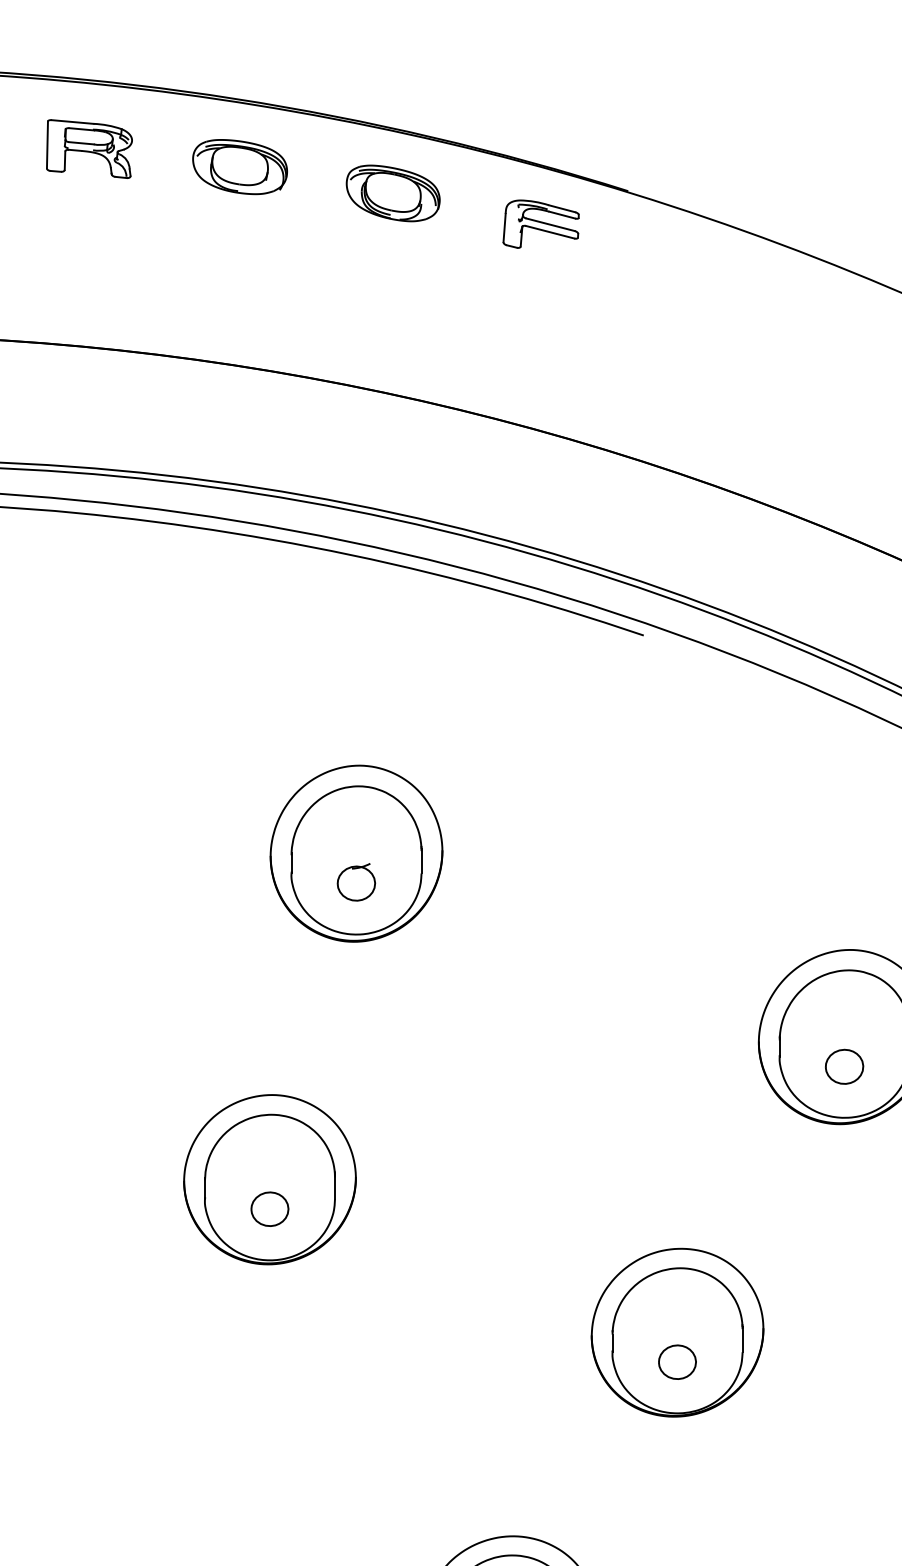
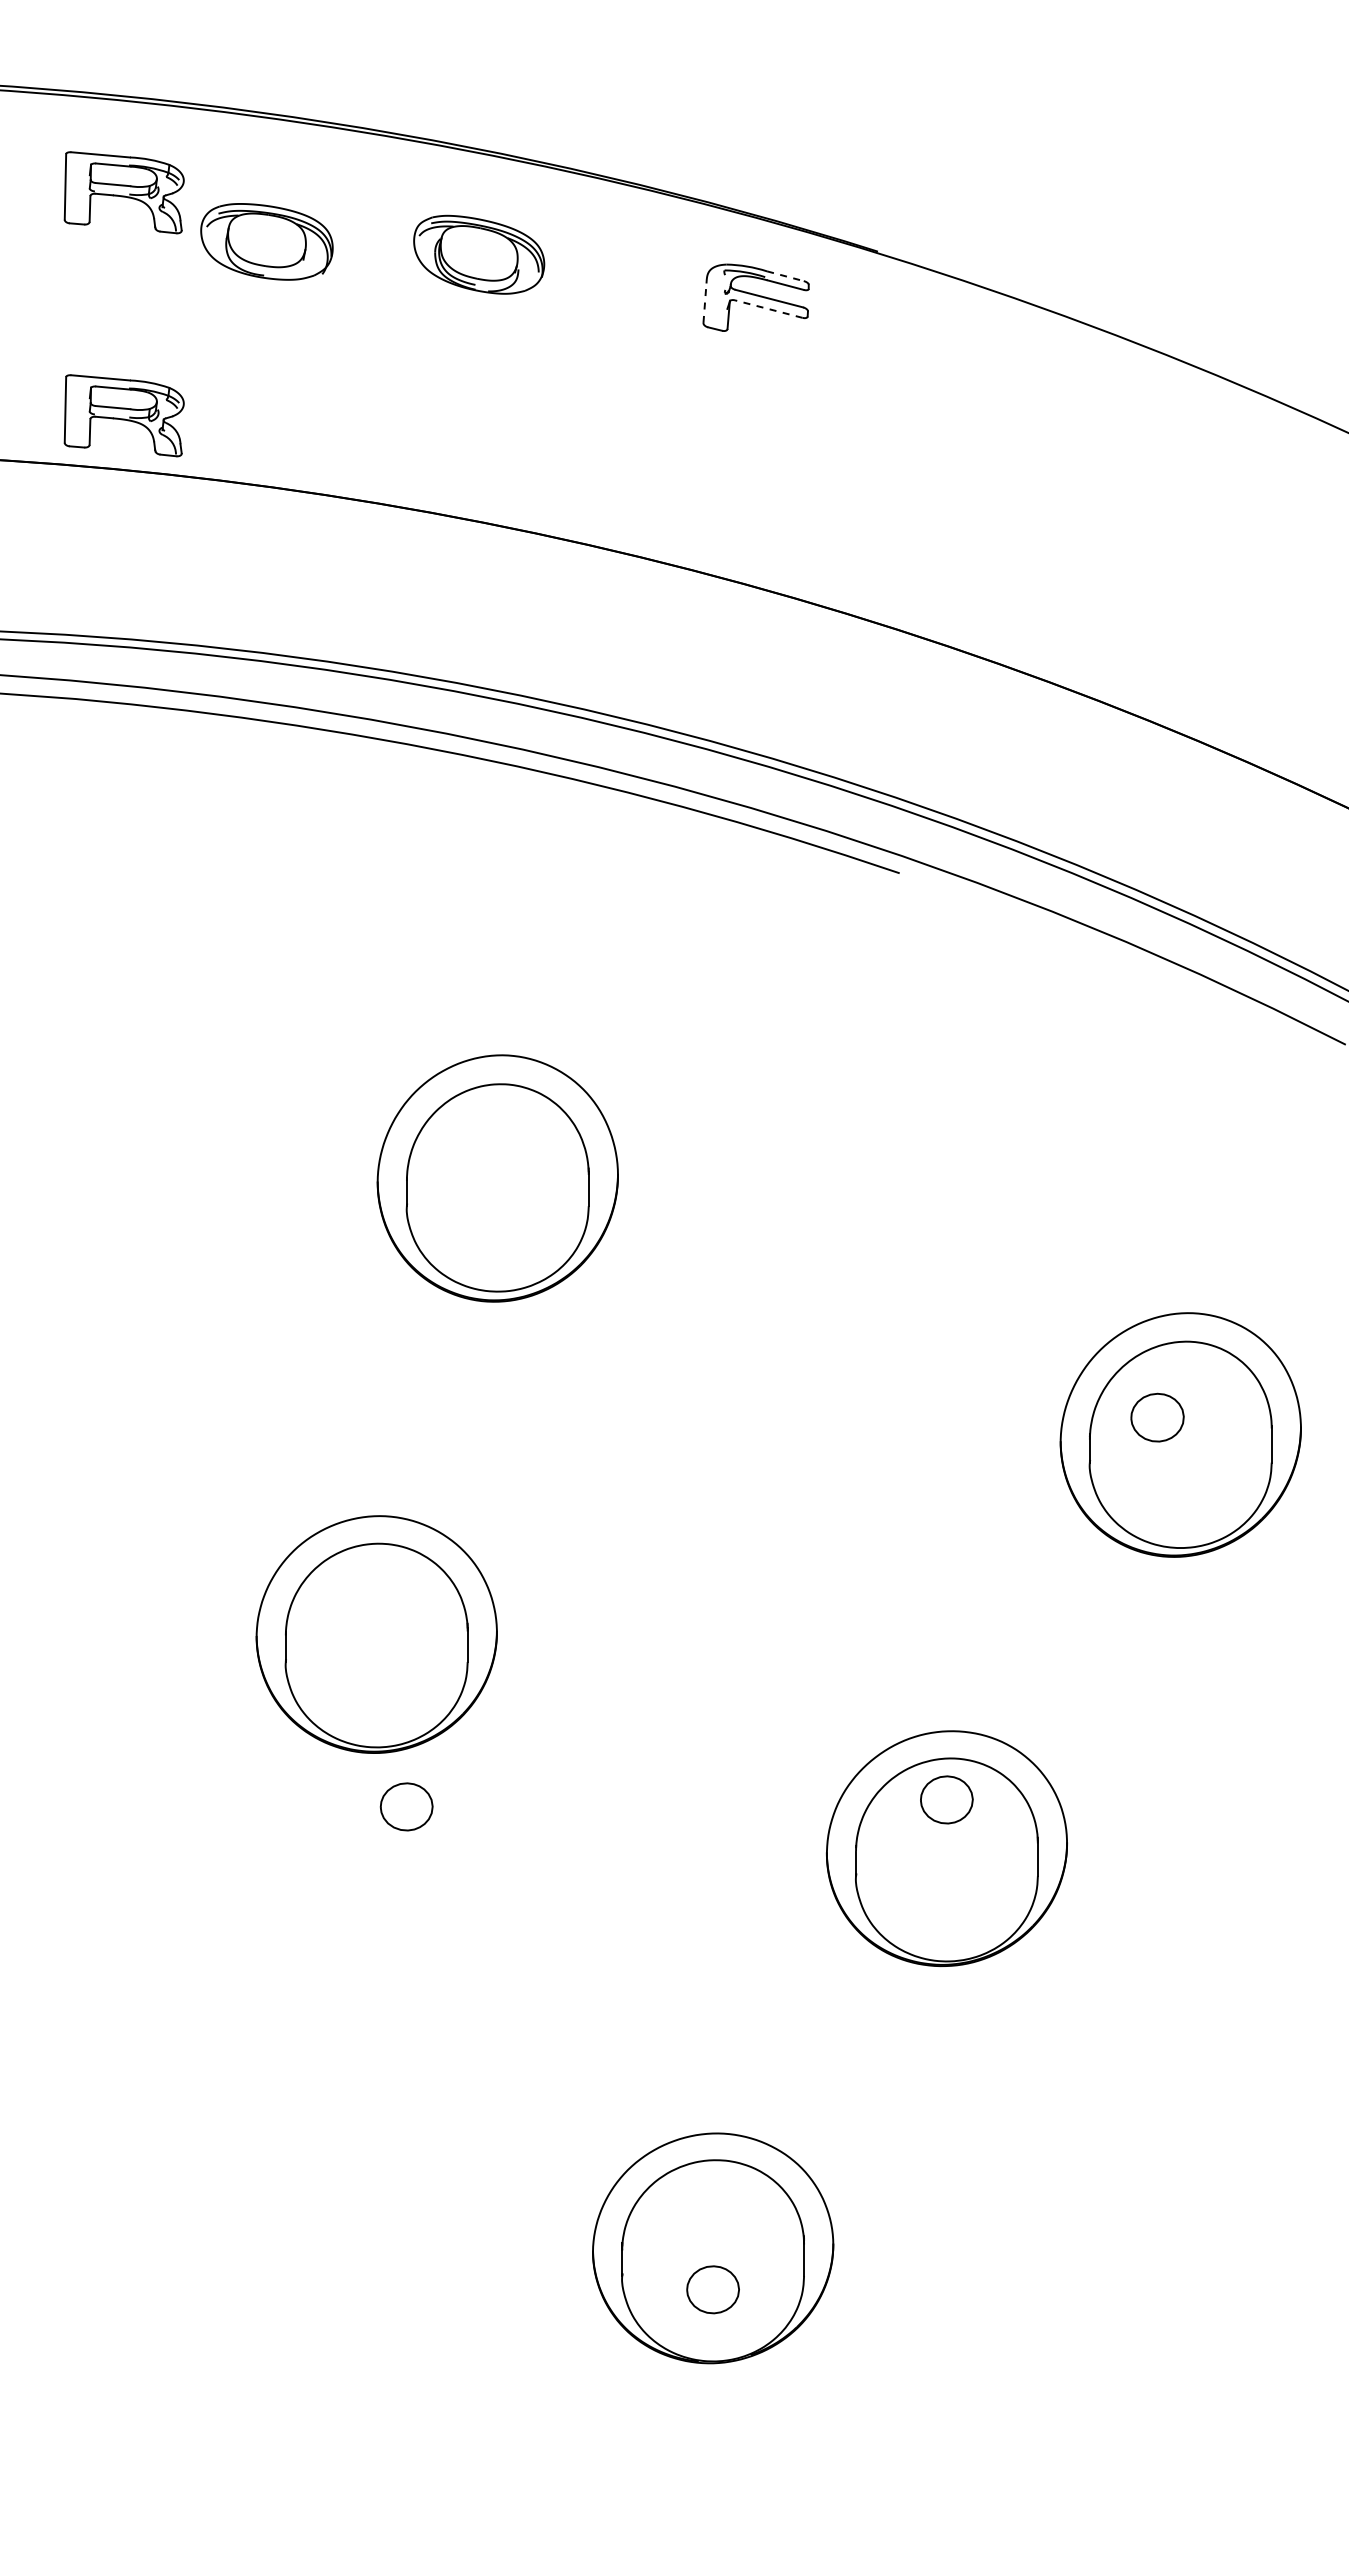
part: (239, 166) -> (266, 241), moved
part: (393, 193) -> (479, 254), moved
line: (562, 208) -> (785, 276), solid -> dashed
line: (504, 228) -> (704, 303), solid -> dashed
line: (550, 232) -> (768, 309), solid -> dashed
part: (88, 308) -> (123, 415), added
part: (356, 882) -> (497, 1218), removed
part: (844, 1066) -> (1157, 1417), moved
part: (269, 1208) -> (406, 1806), moved
part: (677, 1361) -> (946, 1799), moved

